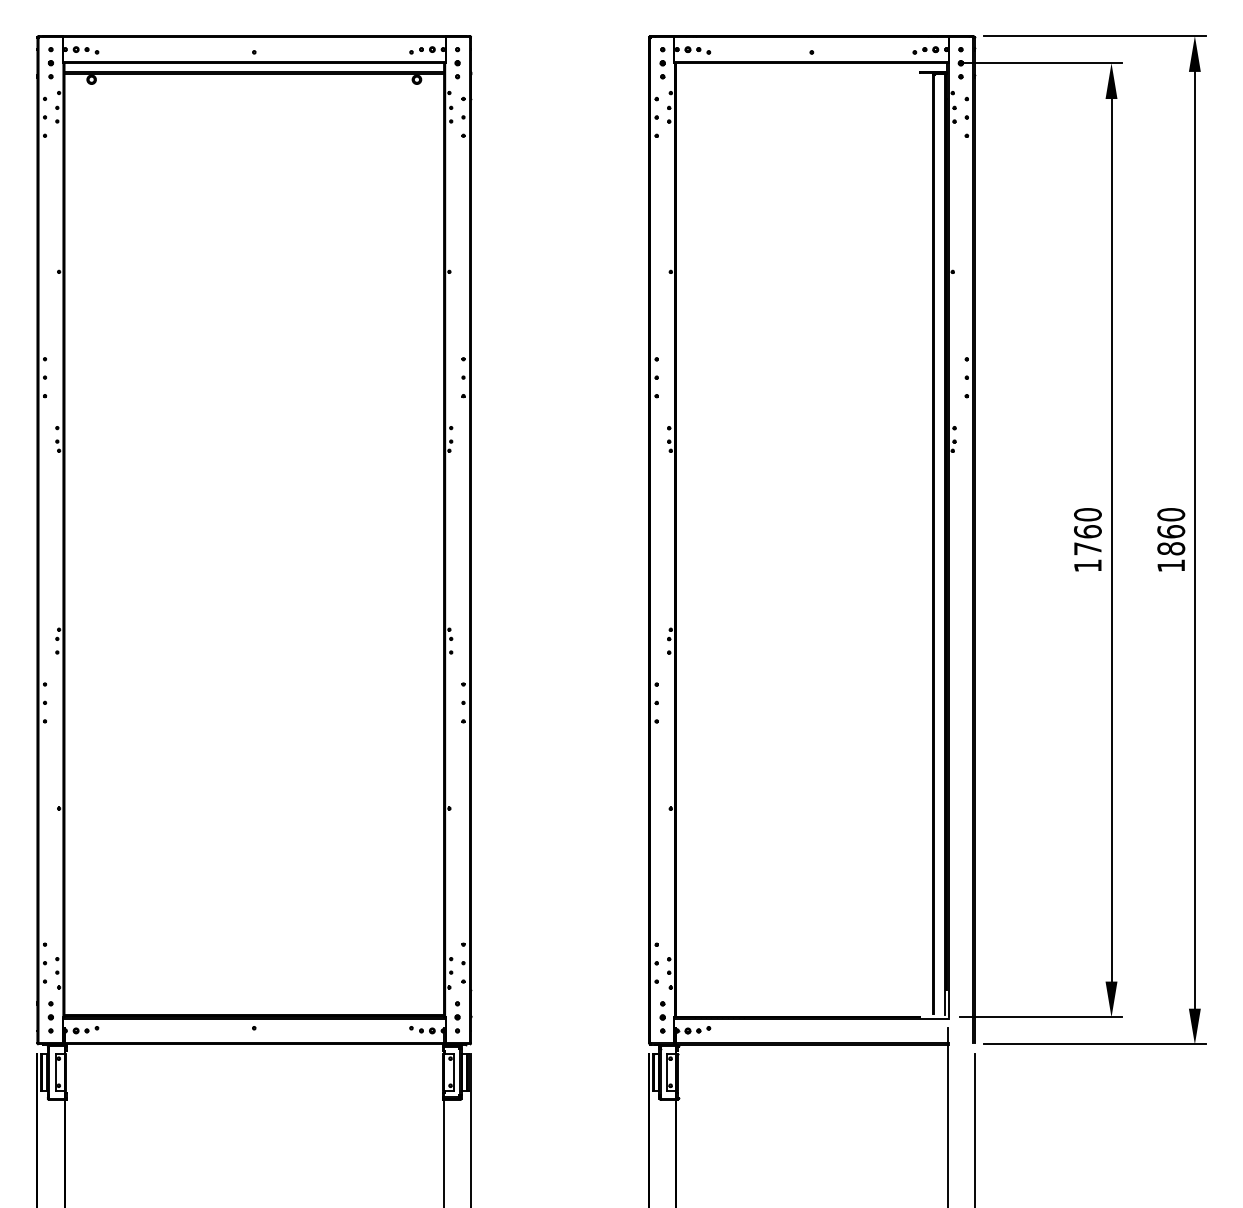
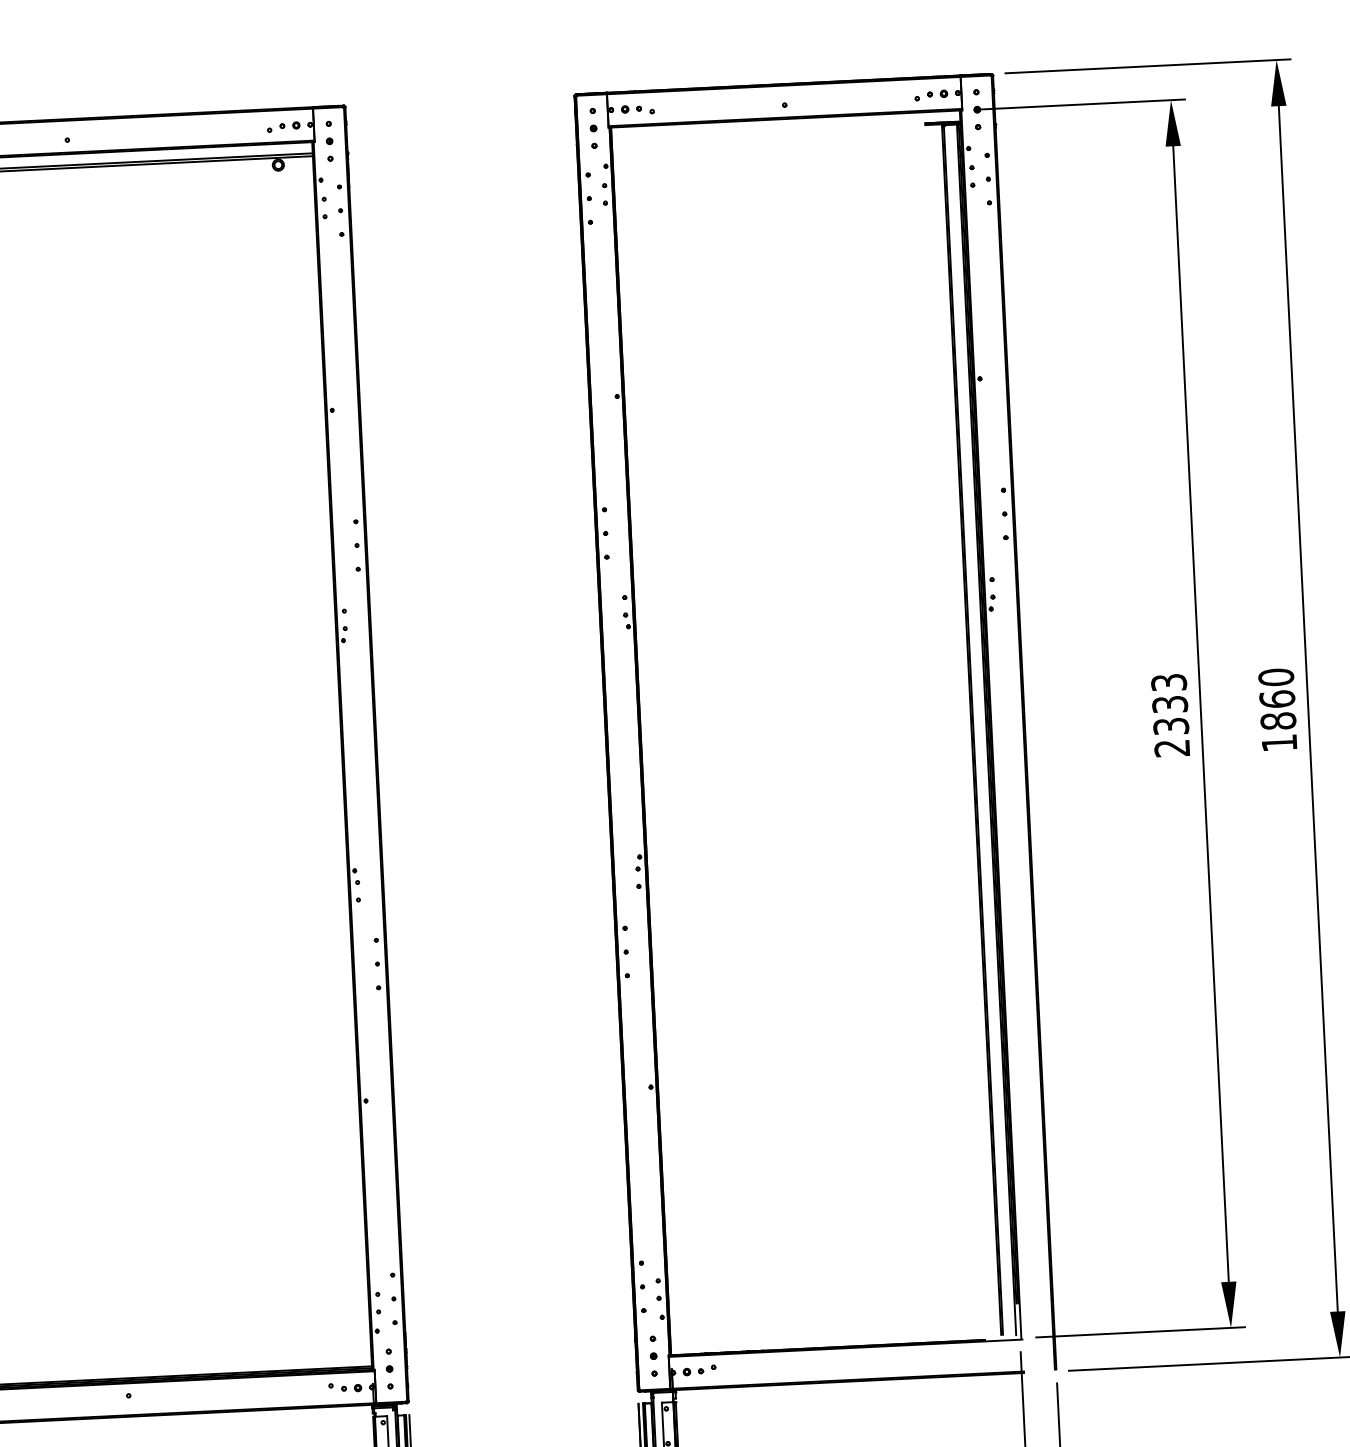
text: (1087, 540) -> (1170, 715), 1760 -> 2333

